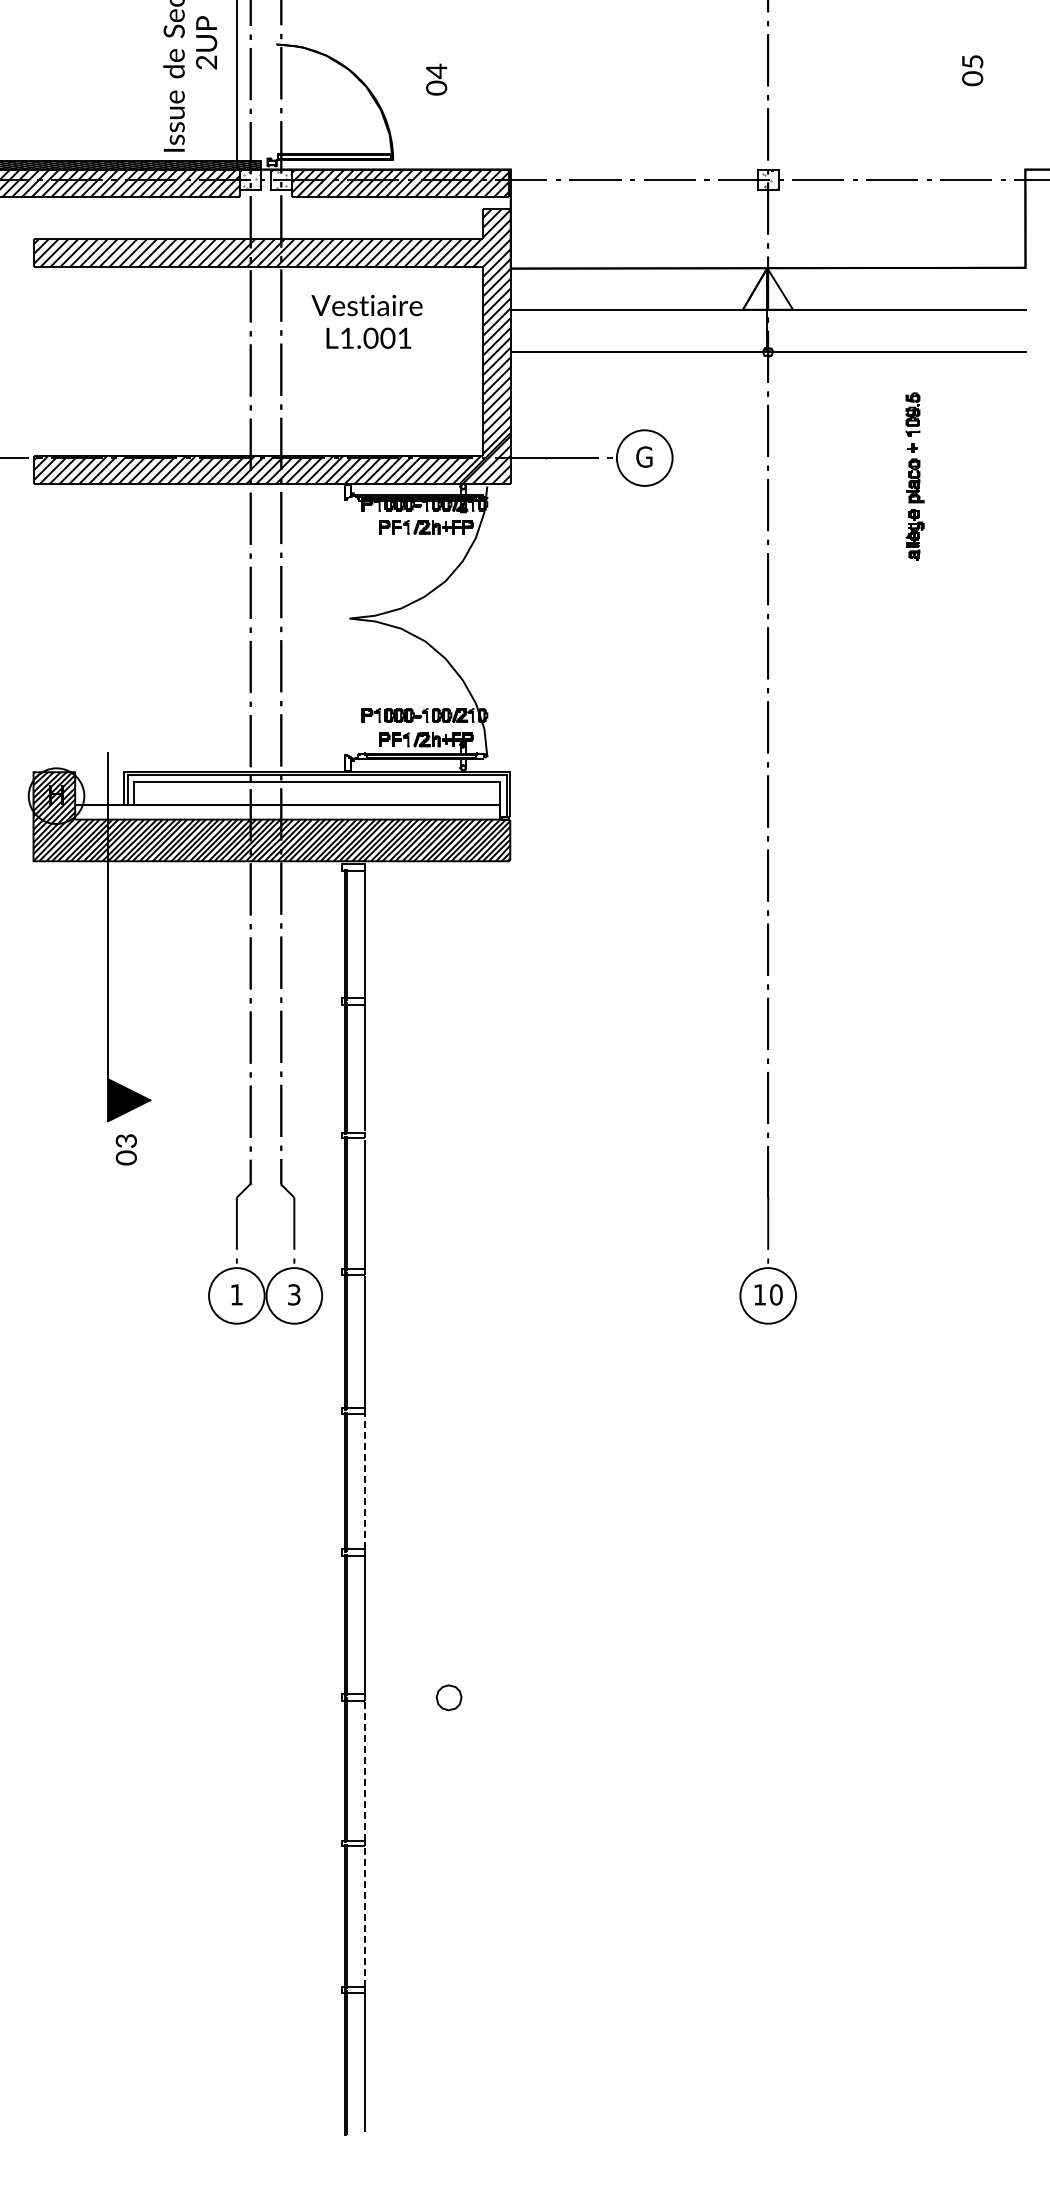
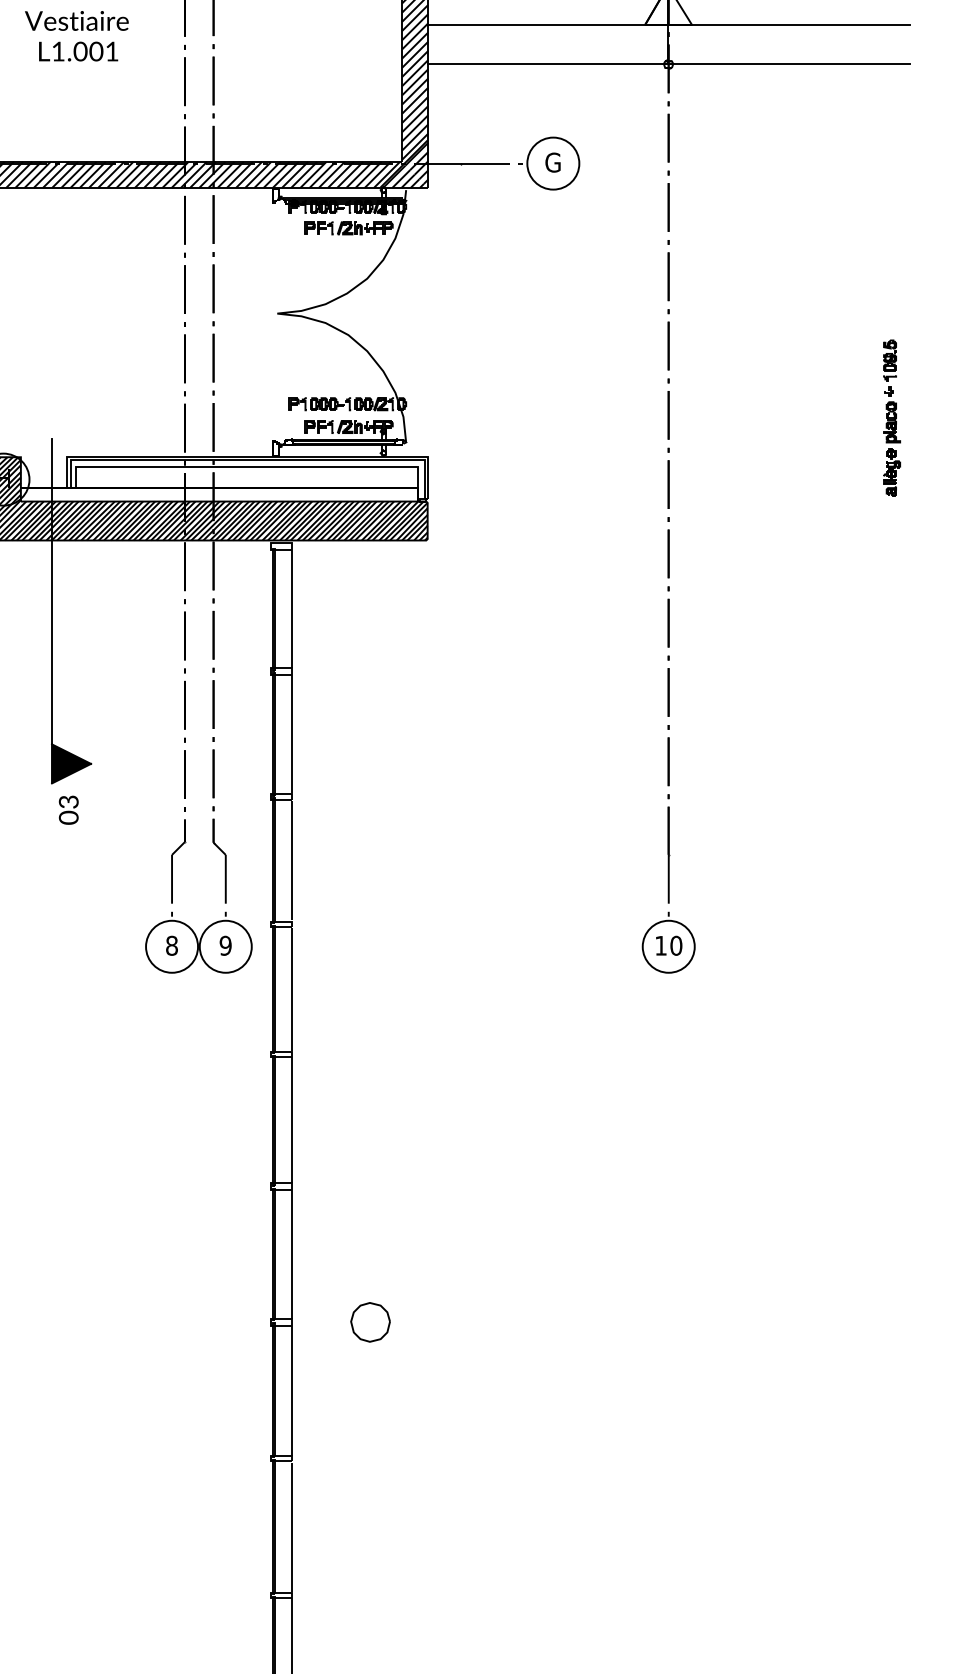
text: (366, 321) -> (76, 35), moved
part: (914, 476) -> (891, 418), moved
text: (236, 1294) -> (171, 945), 1 -> 8
text: (293, 1294) -> (224, 945), 3 -> 9
line: (365, 1481) -> (292, 1120), dashed -> solid
part: (448, 1697) -> (369, 1322), size x1.67
line: (365, 1770) -> (292, 1390), dashed -> solid
line: (365, 1916) -> (292, 1526), dashed -> solid

